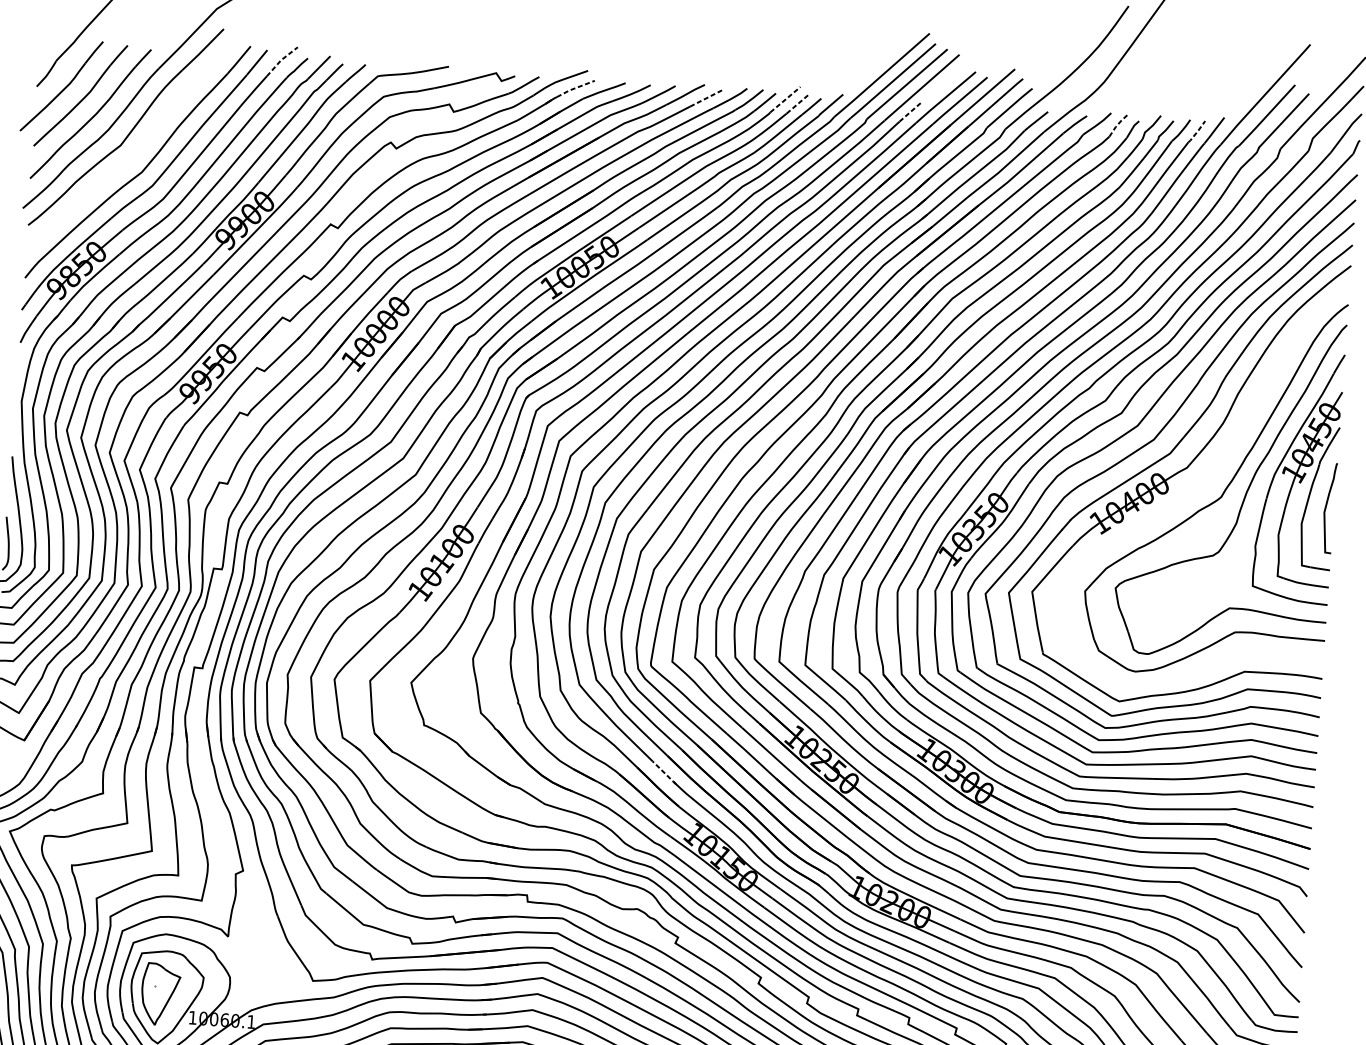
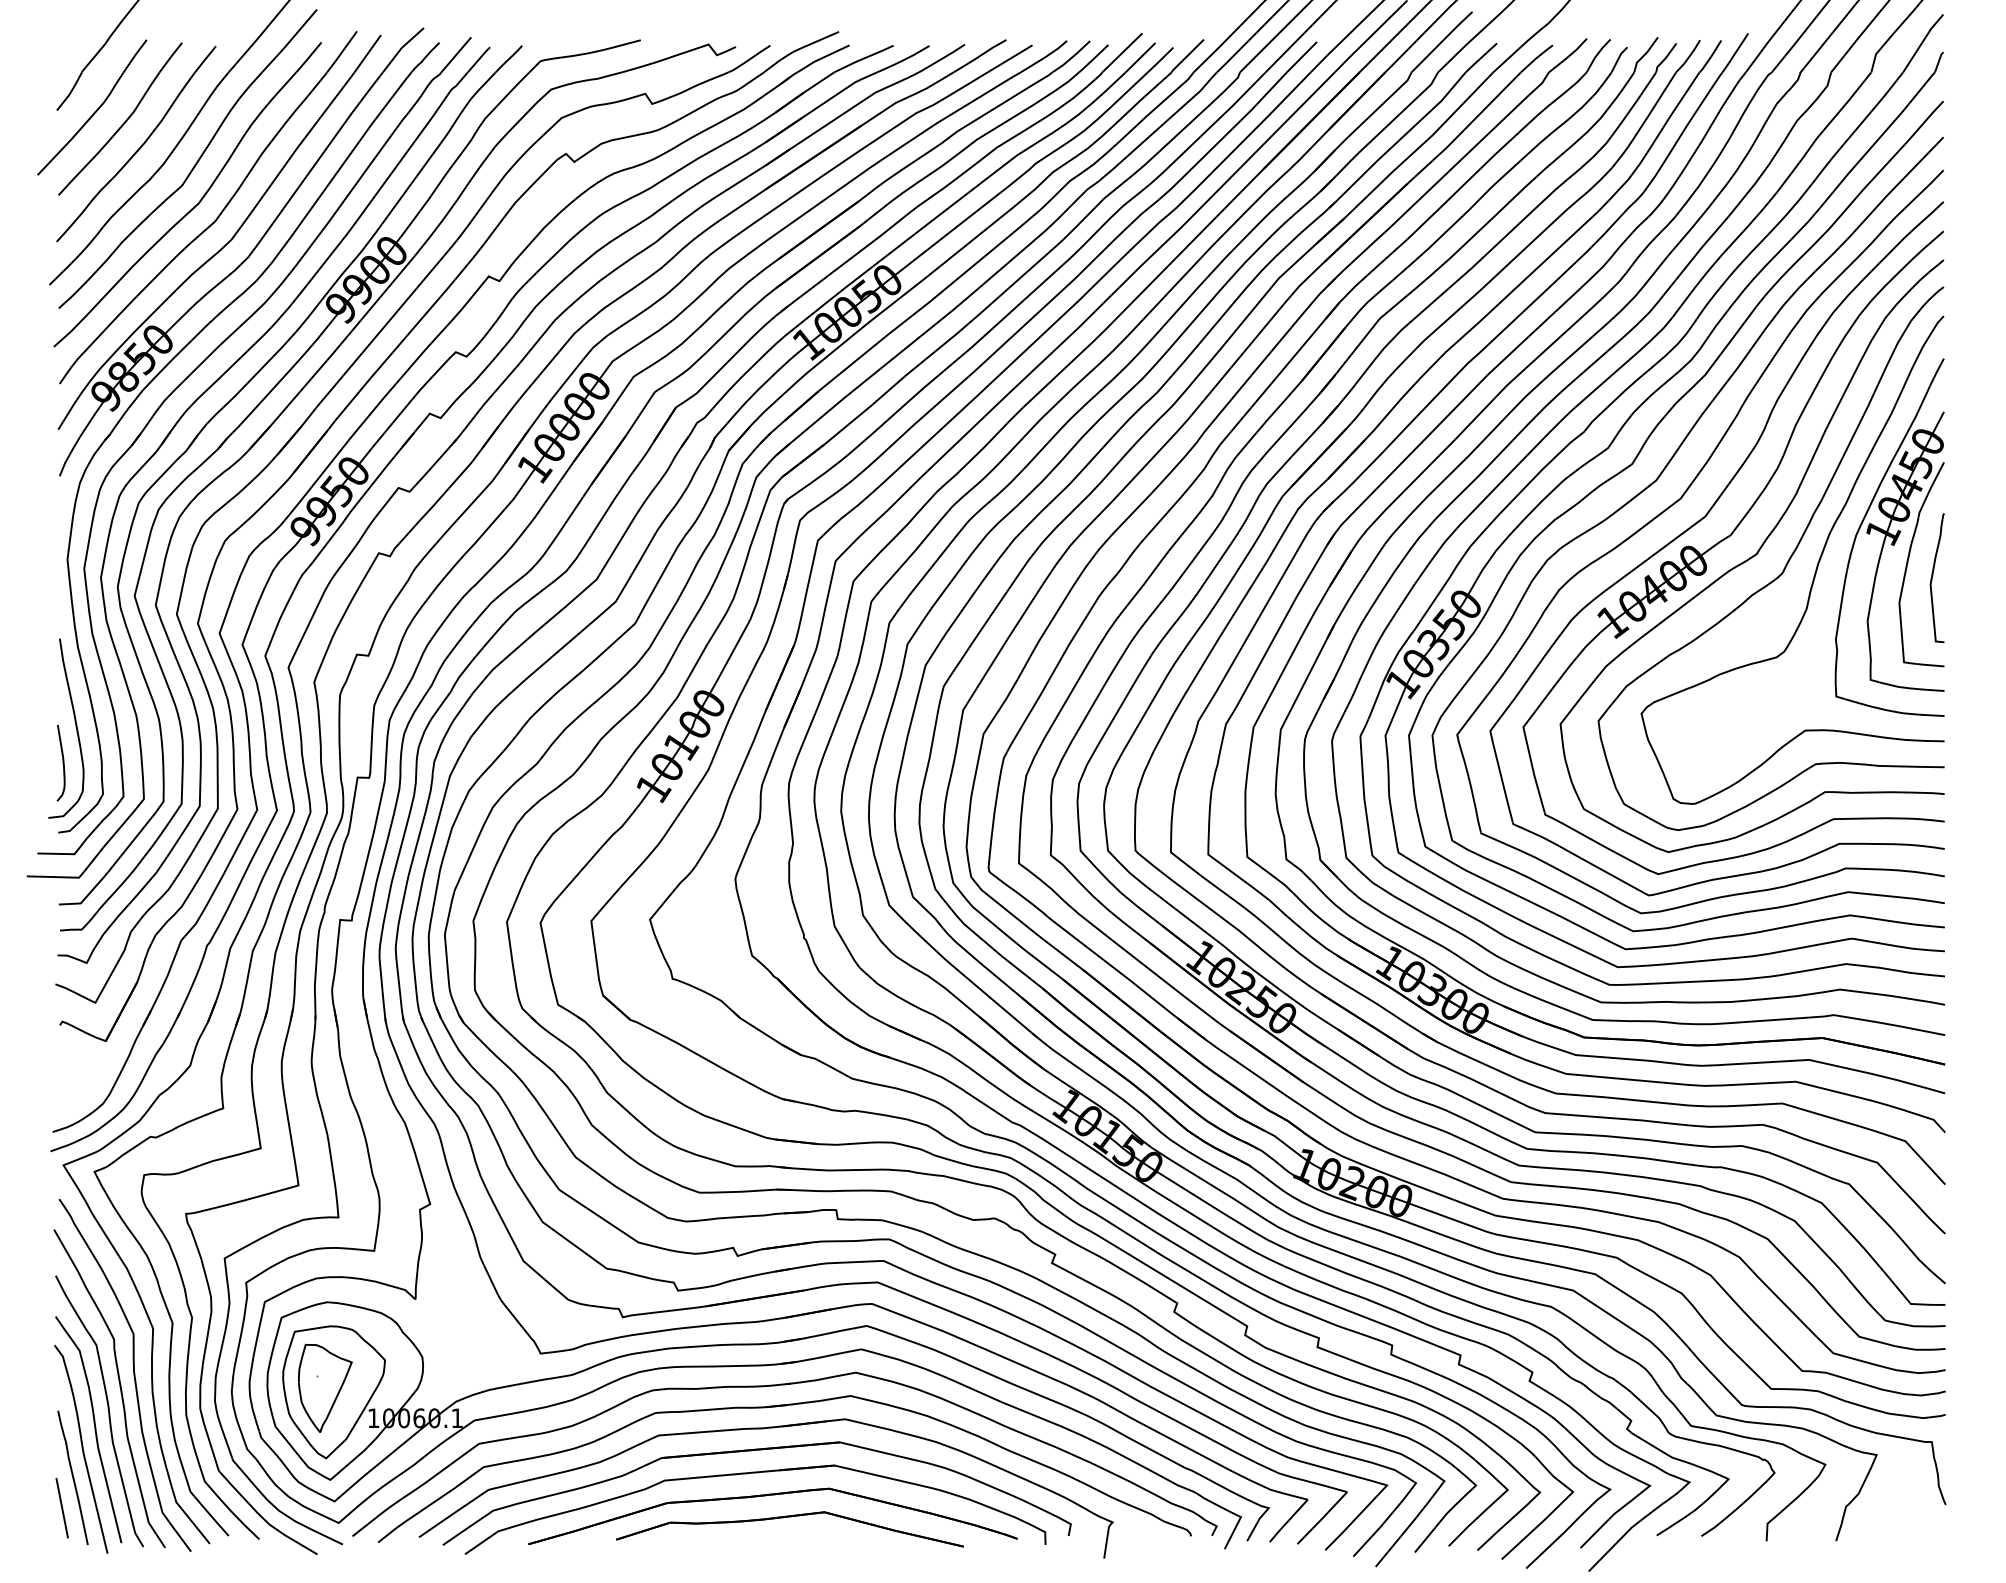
line: (281, 60) -> (401, 48), dashed -> solid
line: (575, 87) -> (822, 57), dashed -> solid
line: (706, 98) -> (1010, 58), dashed -> solid
line: (785, 99) -> (1122, 52), dashed -> solid
line: (797, 103) -> (1140, 57), dashed -> solid
line: (911, 111) -> (1302, 56), dashed -> solid
line: (1117, 124) -> (1597, 54), dashed -> solid
line: (1197, 131) -> (1711, 56), dashed -> solid
part: (132, 156) -> (199, 200), added
part: (1200, 483) -> (1751, 555), added
line: (664, 773) -> (1019, 1022), dashed -> solid

